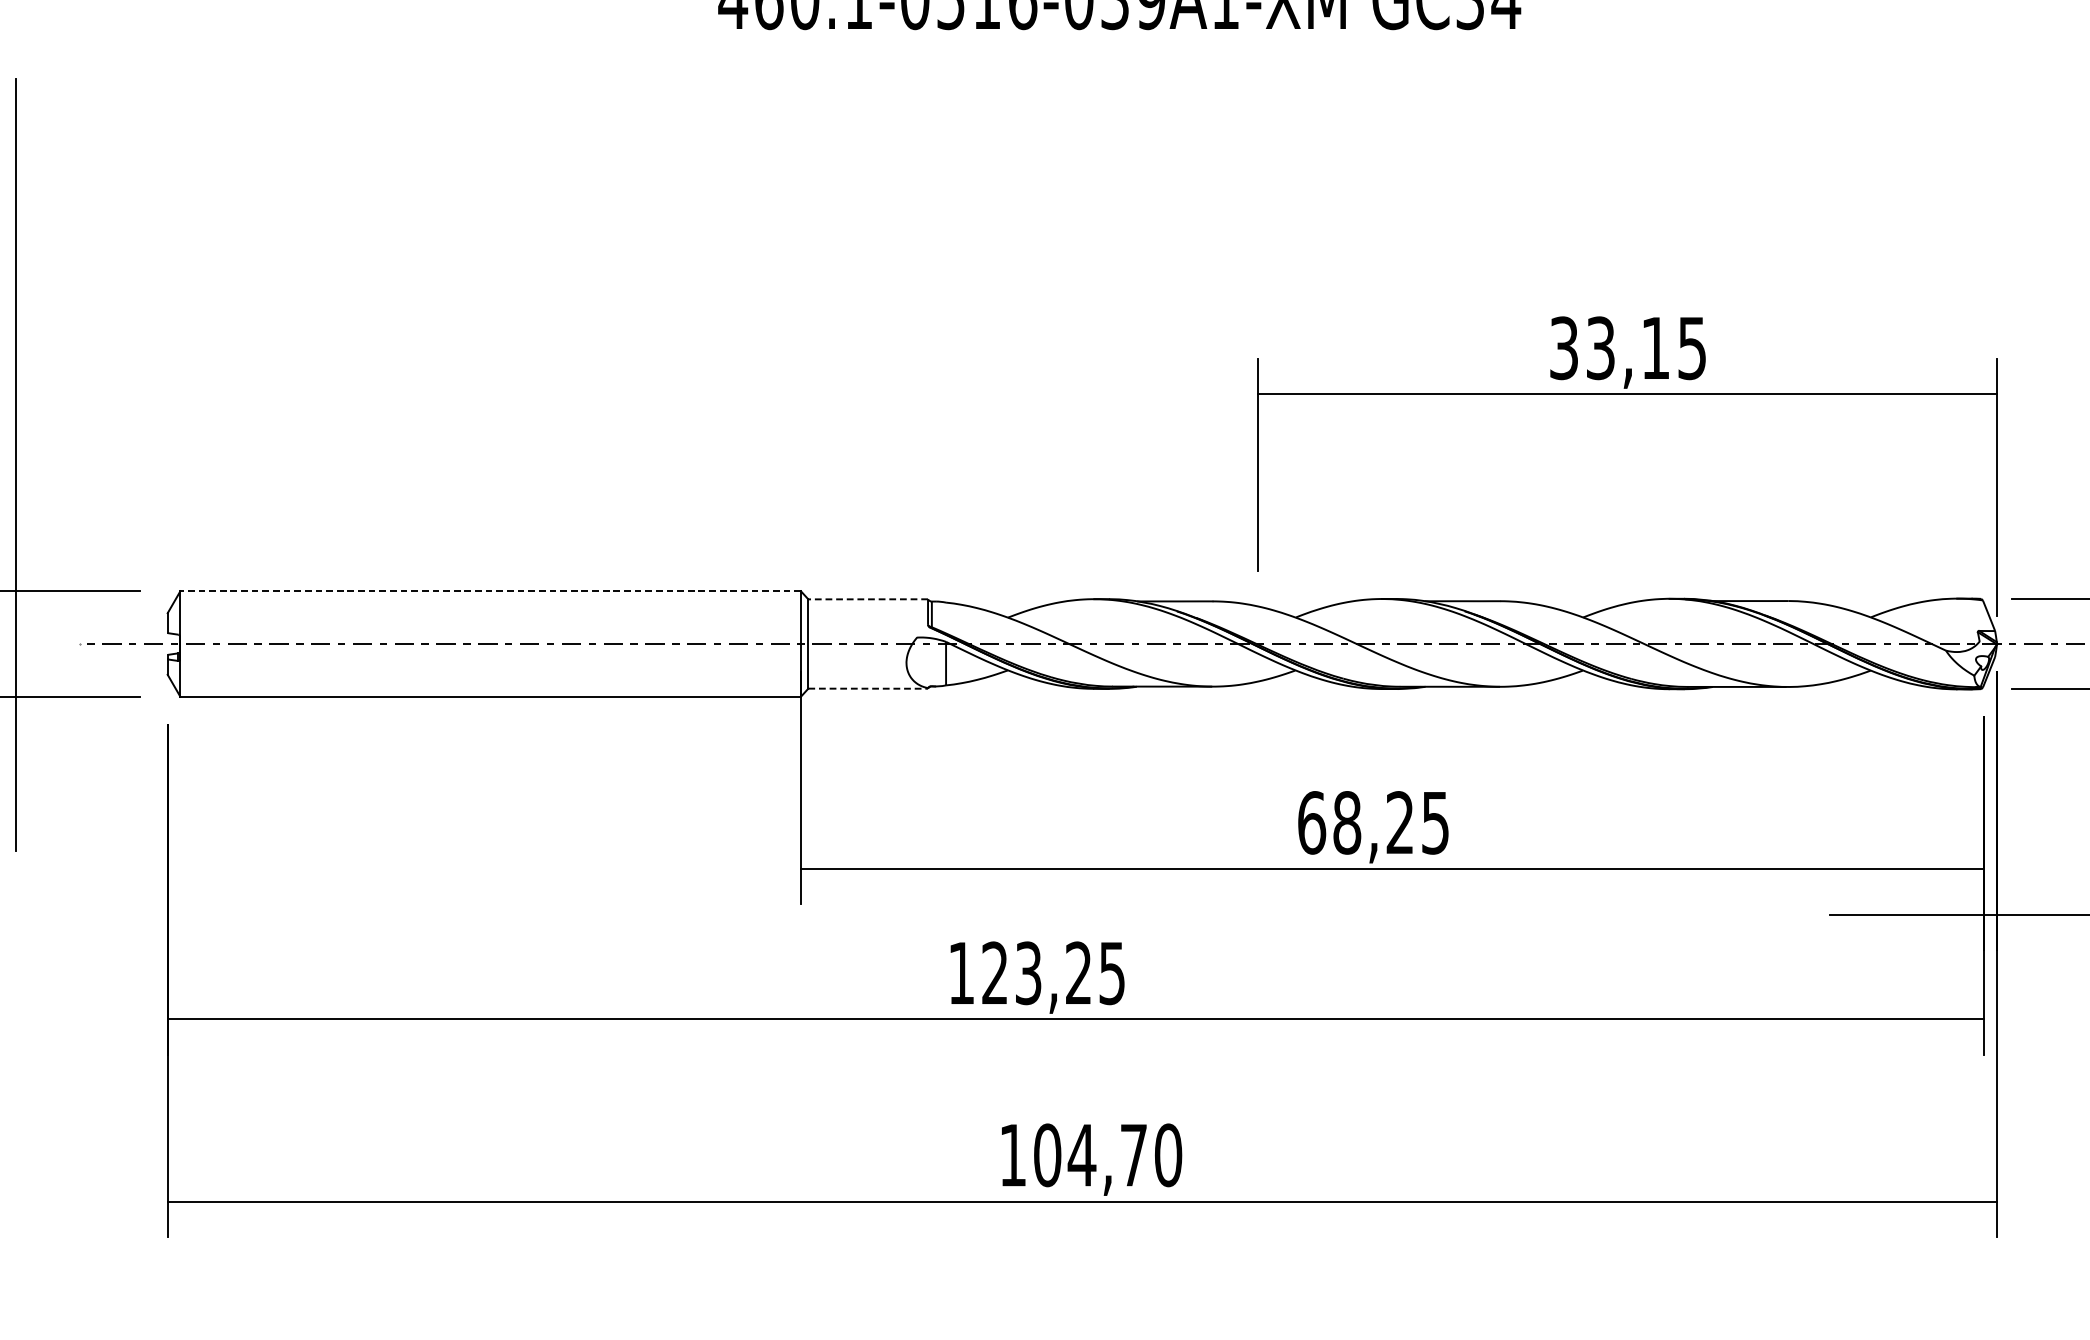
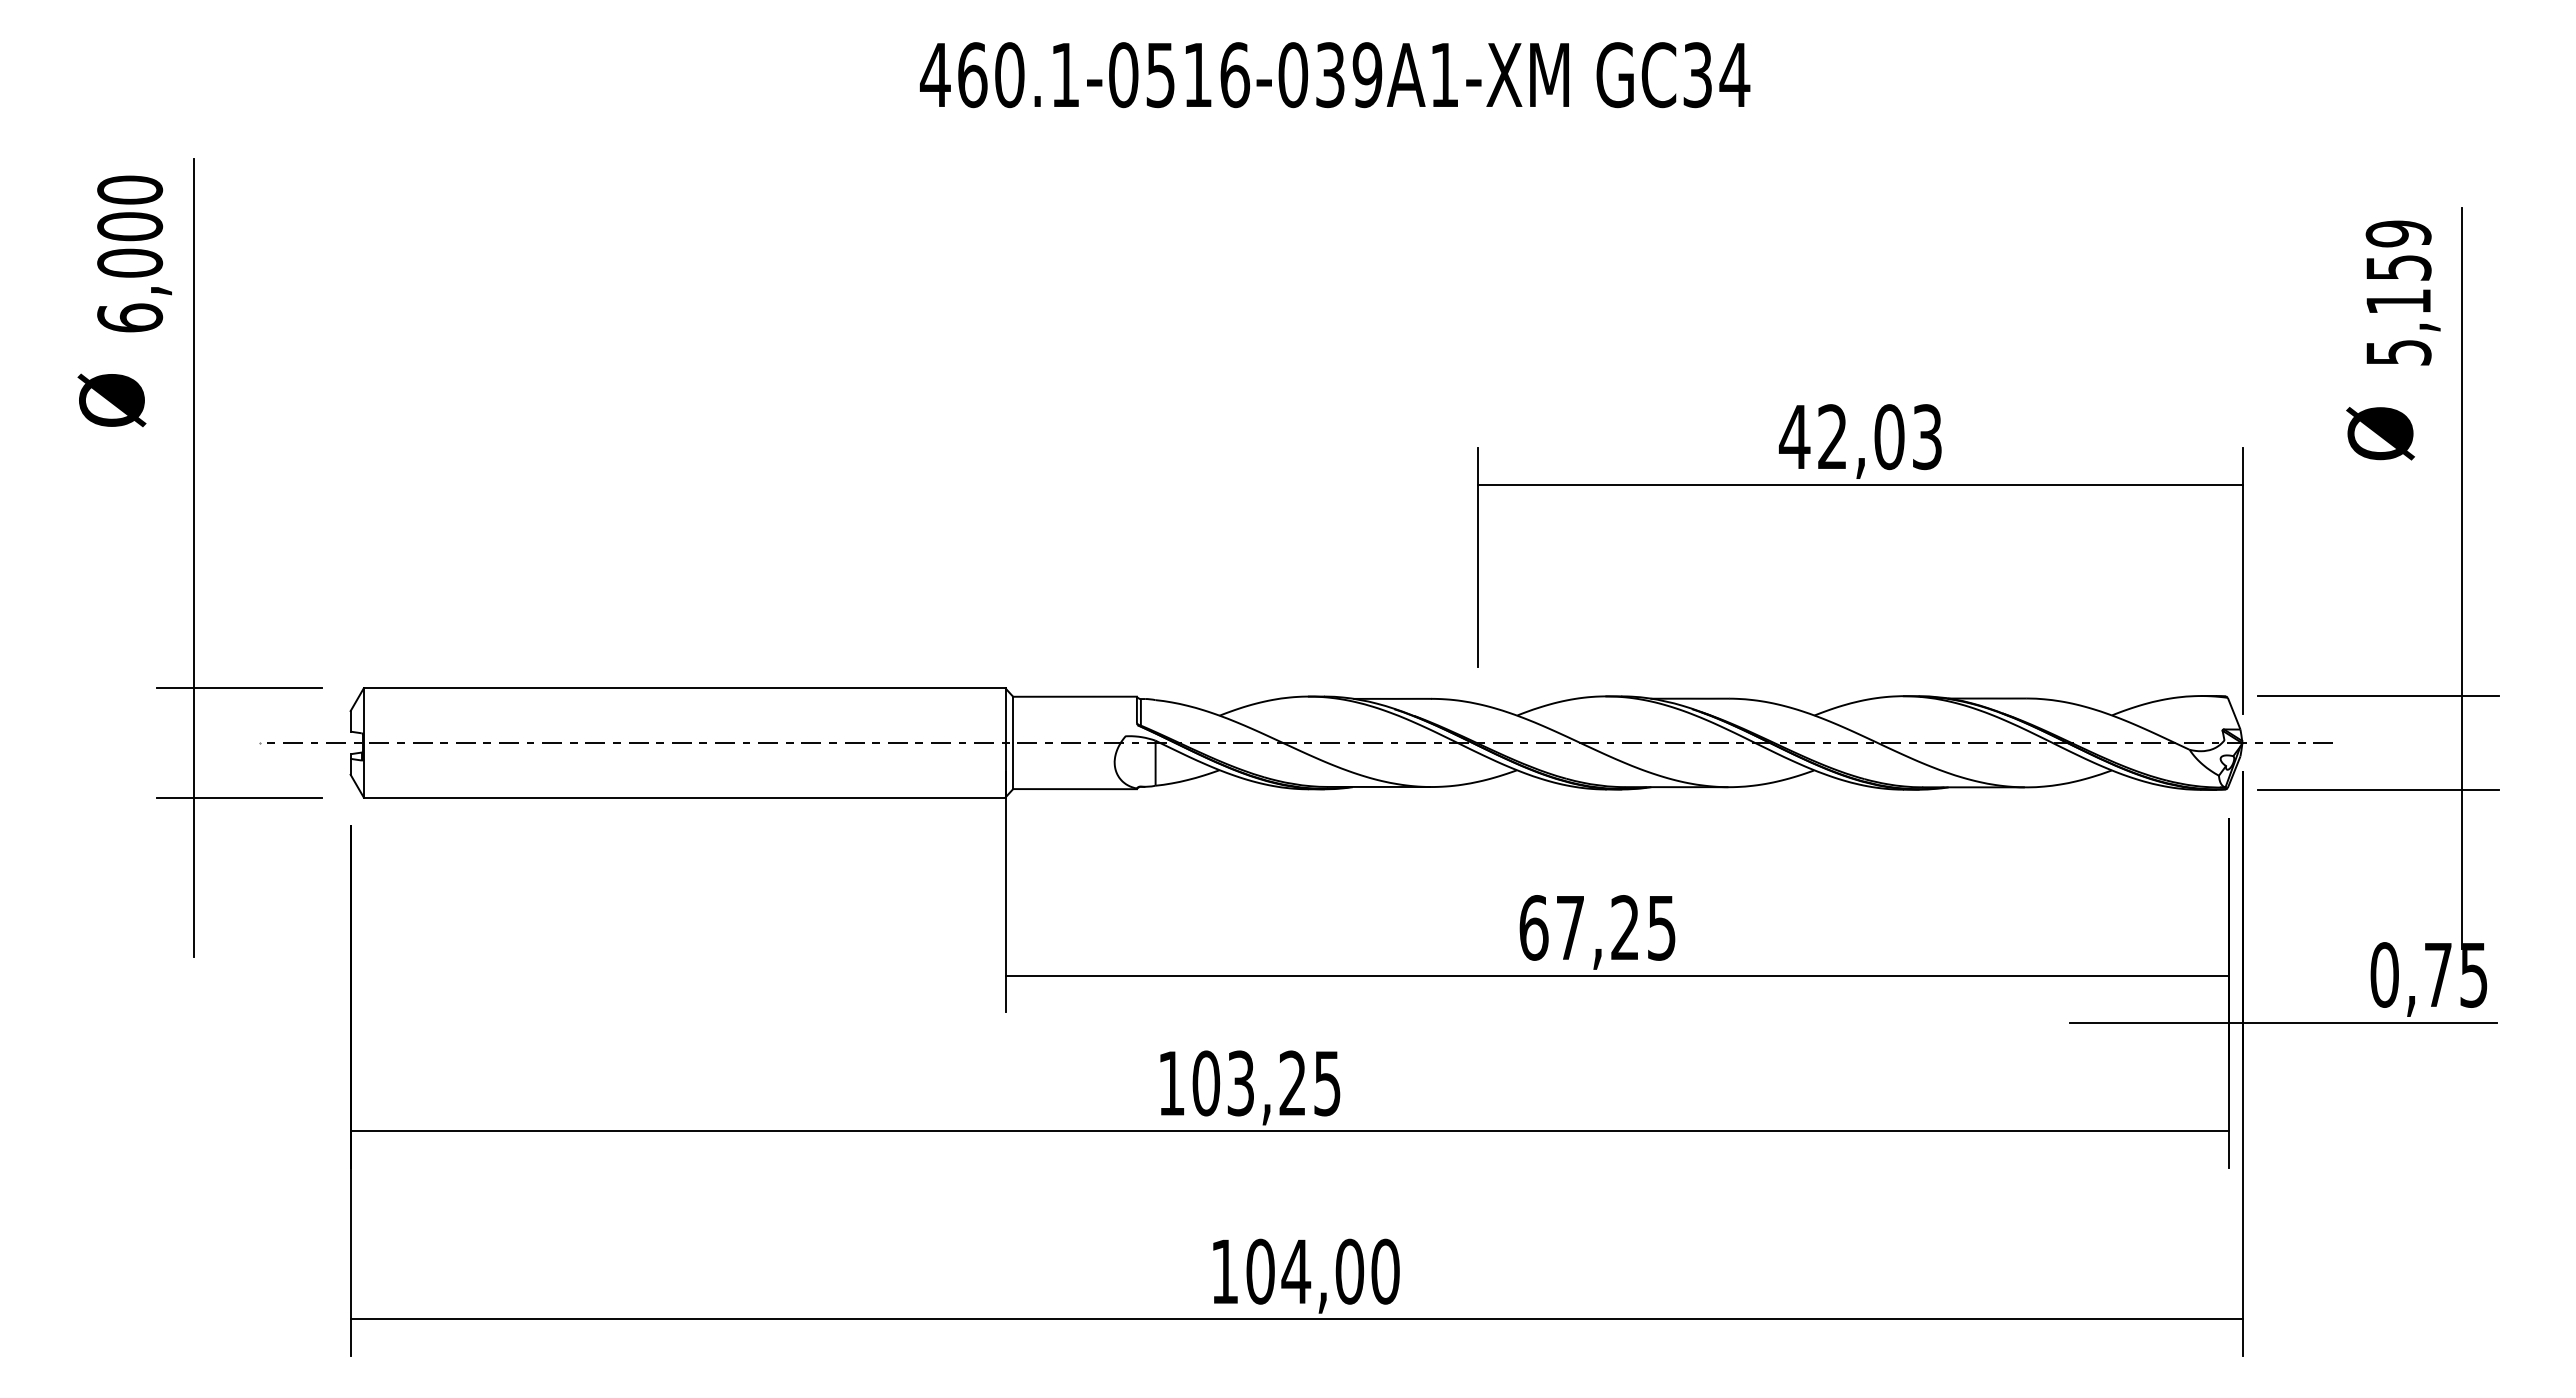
text: (1626, 348) -> (1859, 437), 33,15 -> 42,03
line: (490, 591) -> (684, 688), dashed -> solid
line: (868, 599) -> (1075, 696), dashed -> solid
line: (868, 689) -> (1075, 789), dashed -> solid
text: (1347, 822) -> (1570, 927), 68,25 -> 67,25
text: (995, 973) -> (1206, 1083), 123,25 -> 103,25
text: (1133, 1155) -> (1349, 1271), 104,70 -> 104,00

